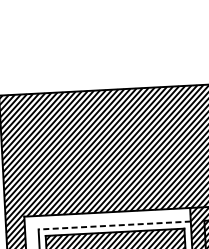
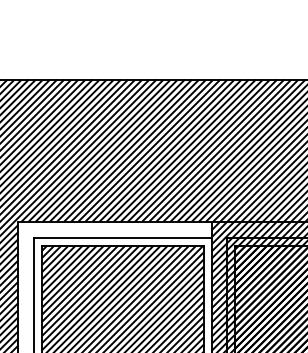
line: (114, 225) -> (122, 237), dashed -> solid

